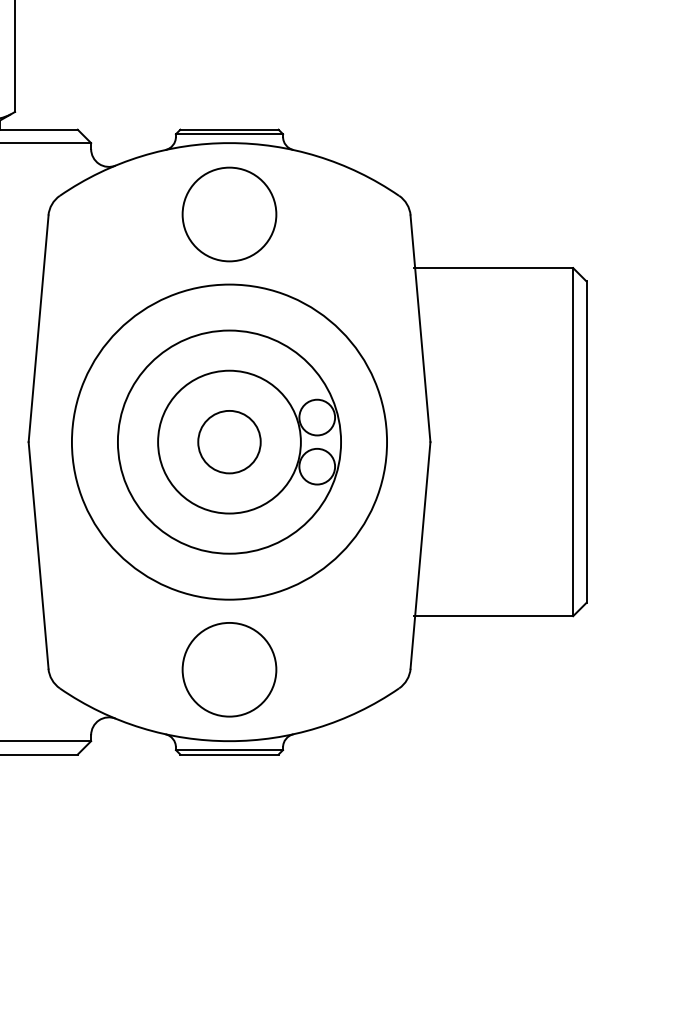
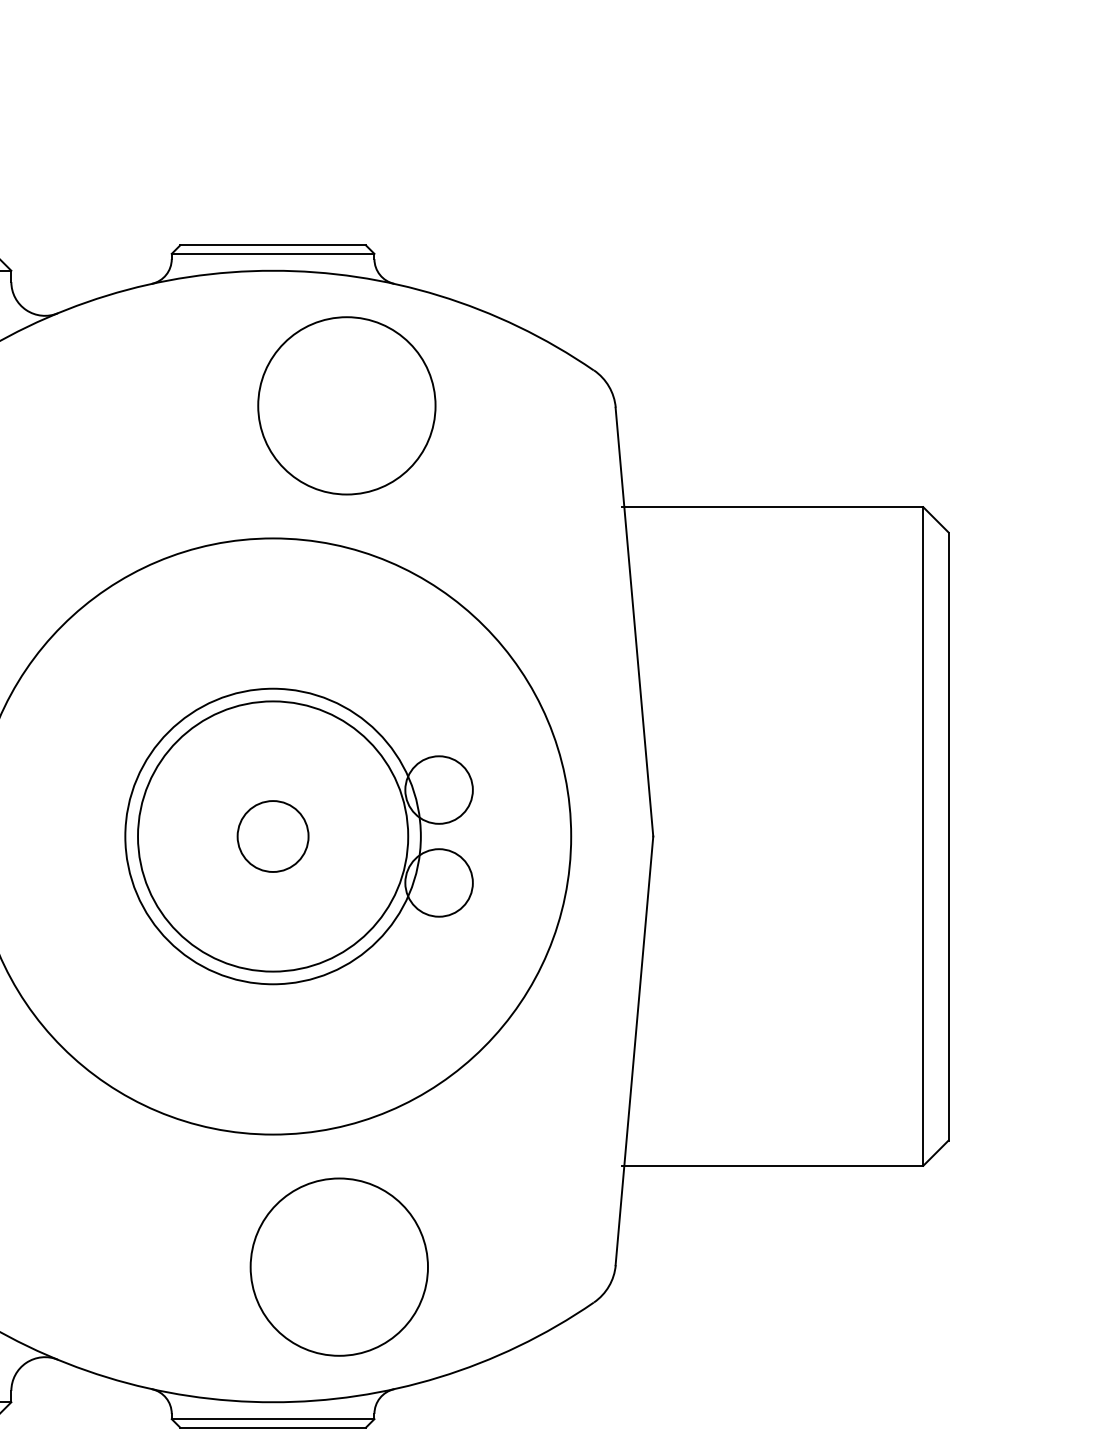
circle: (229, 214) -> (346, 405), moved
circle: (229, 441) -> (273, 835), size x0.6
circle: (229, 441) -> (273, 835), size x0.7
circle: (229, 669) -> (339, 1266), moved

